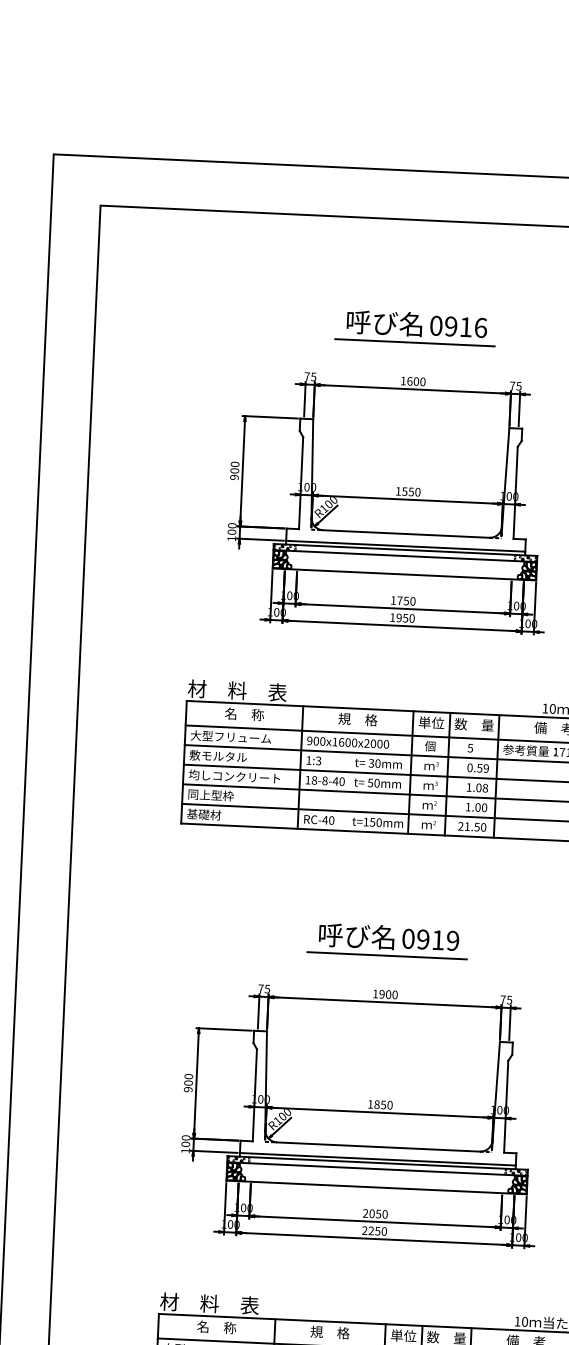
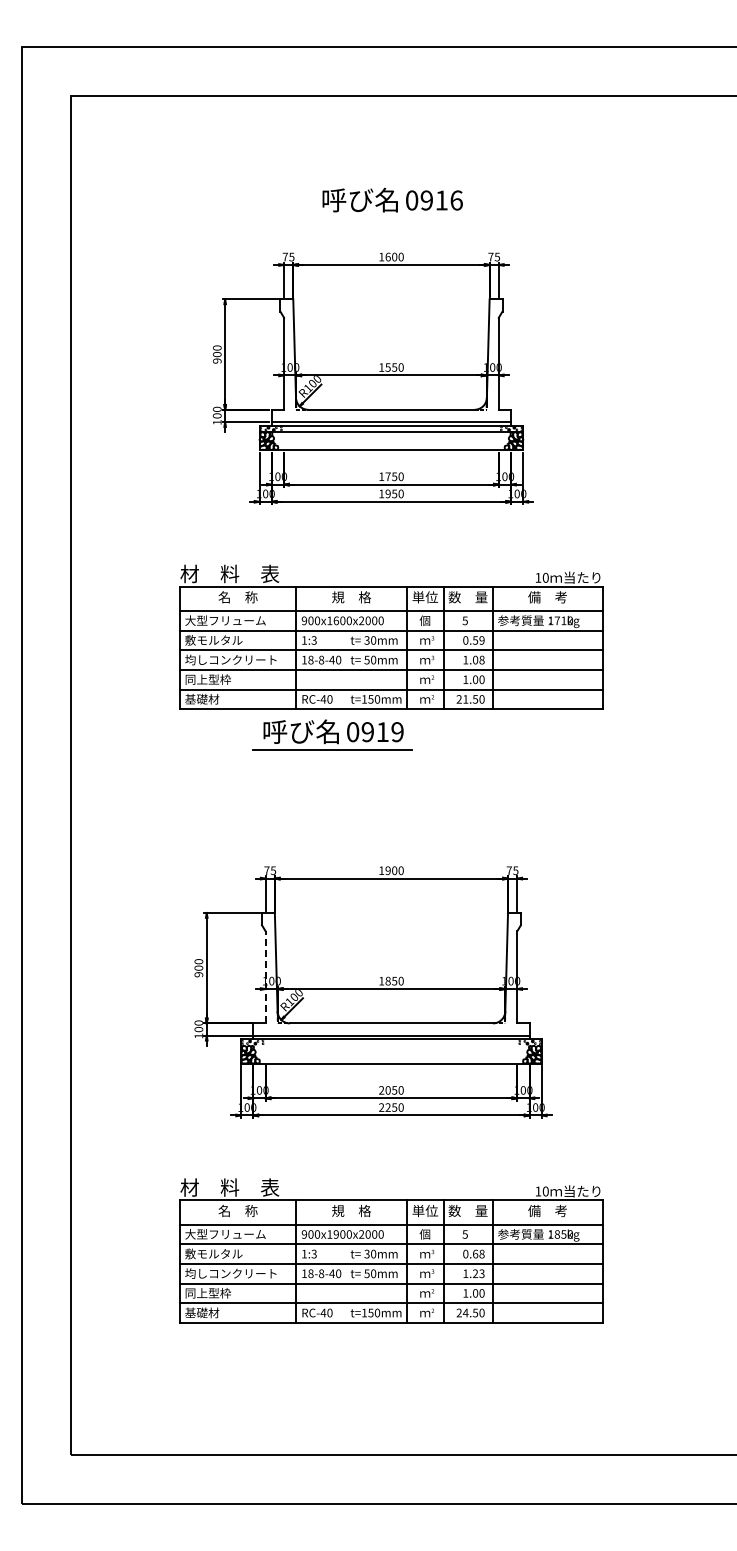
line: (415, 342) -> (391, 218), removed
part: (387, 940) -> (332, 734), moved
line: (254, 1094) -> (265, 976), solid -> dashed
line: (377, 1169) -> (391, 1045), removed

